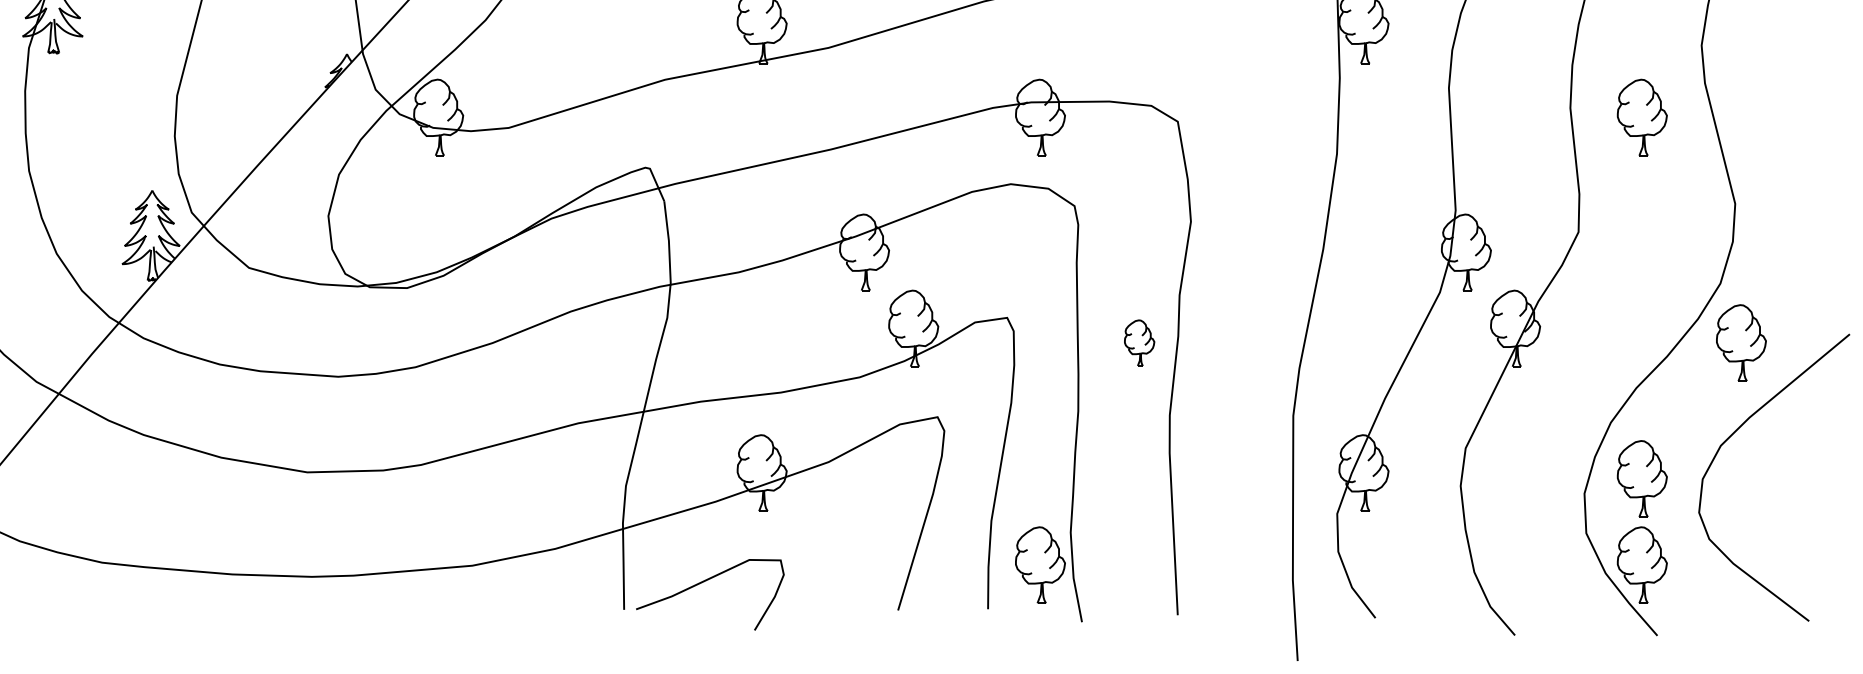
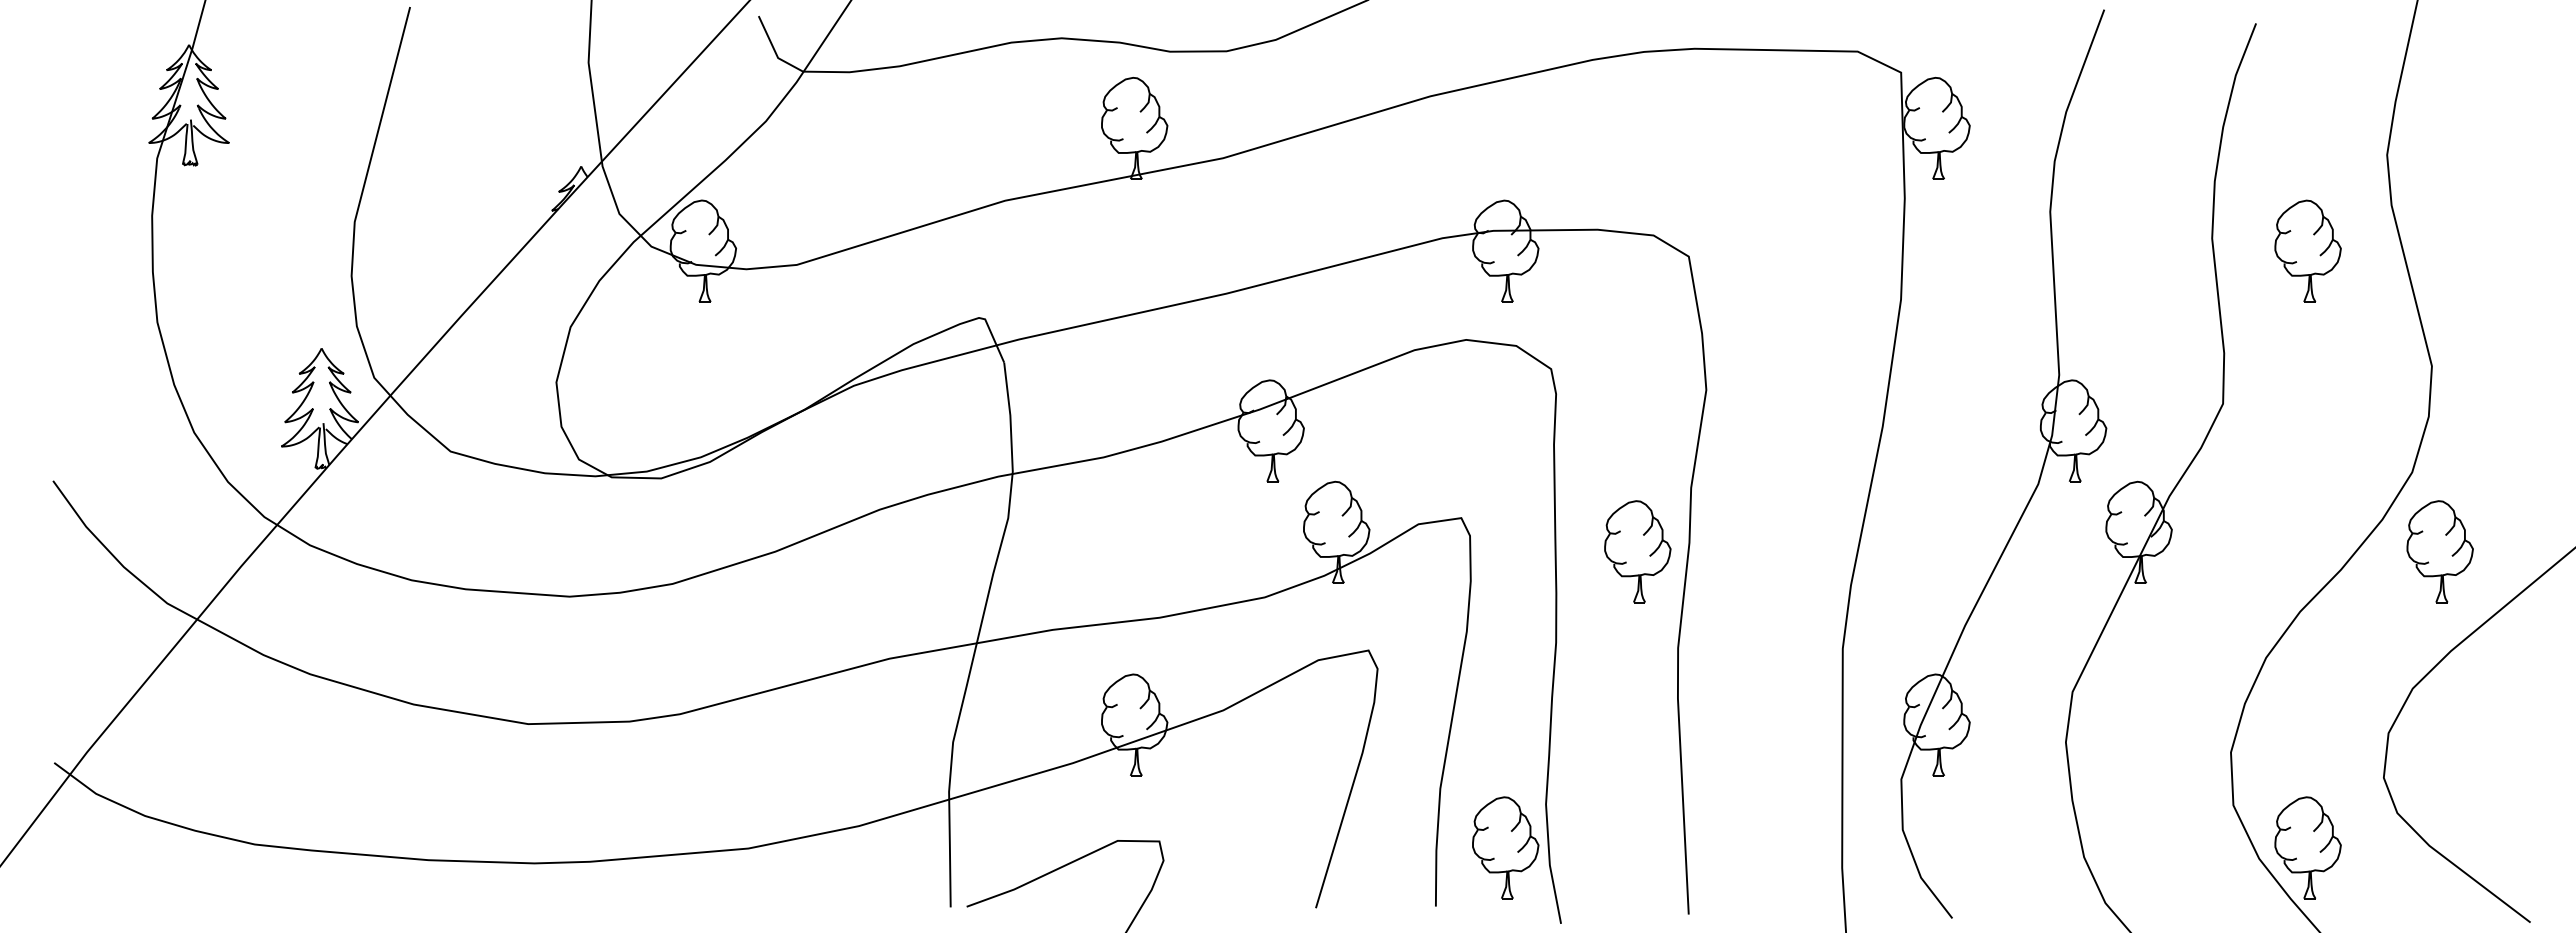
part: (1139, 342) -> (1637, 551), size x1.67
part: (1641, 478) -> (2307, 732), removed

